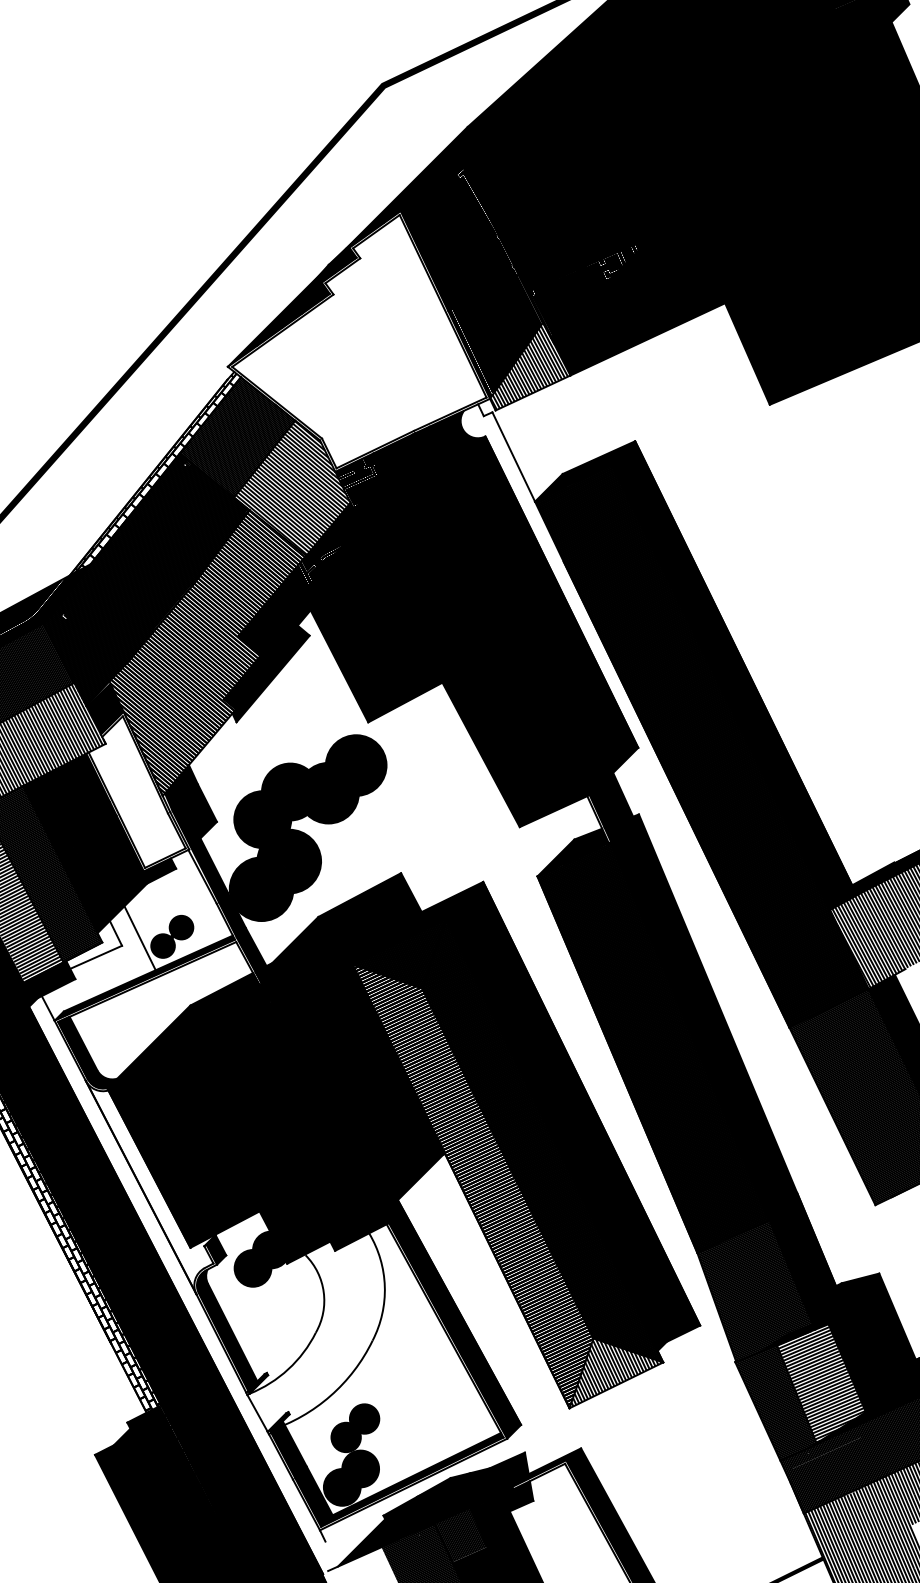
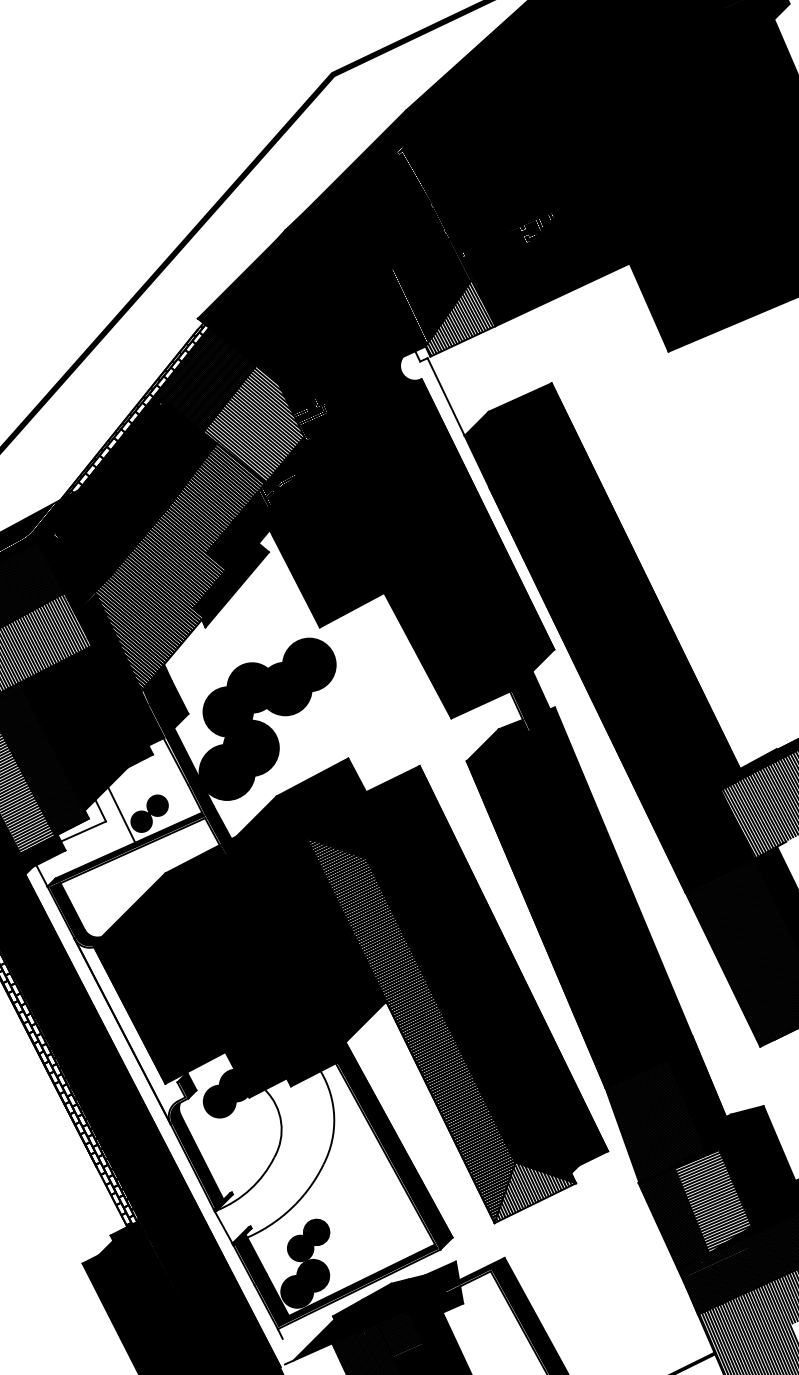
fill: (358, 341) -> (311, 296), added
fill: (137, 791) -> (119, 687), added

